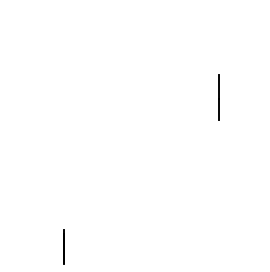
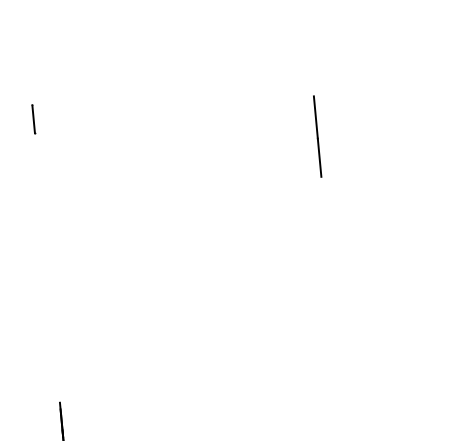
line: (64, 73) -> (34, 118), added

